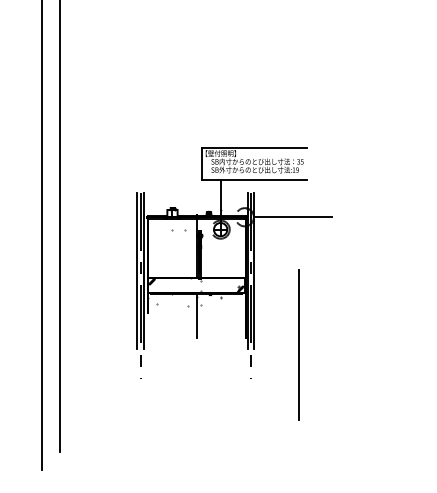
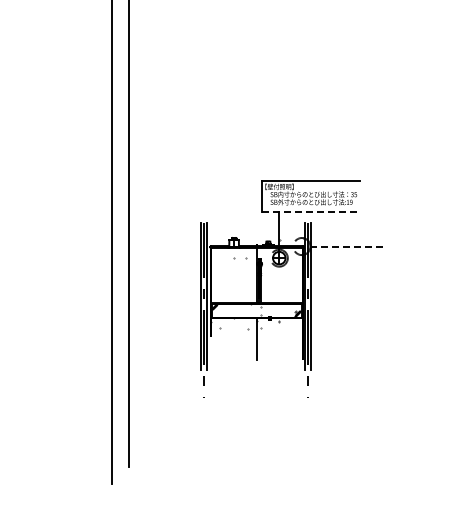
line: (255, 179) -> (311, 211), solid -> dashed
line: (293, 217) -> (347, 246), solid -> dashed
line: (297, 345) -> (351, 366), removed

